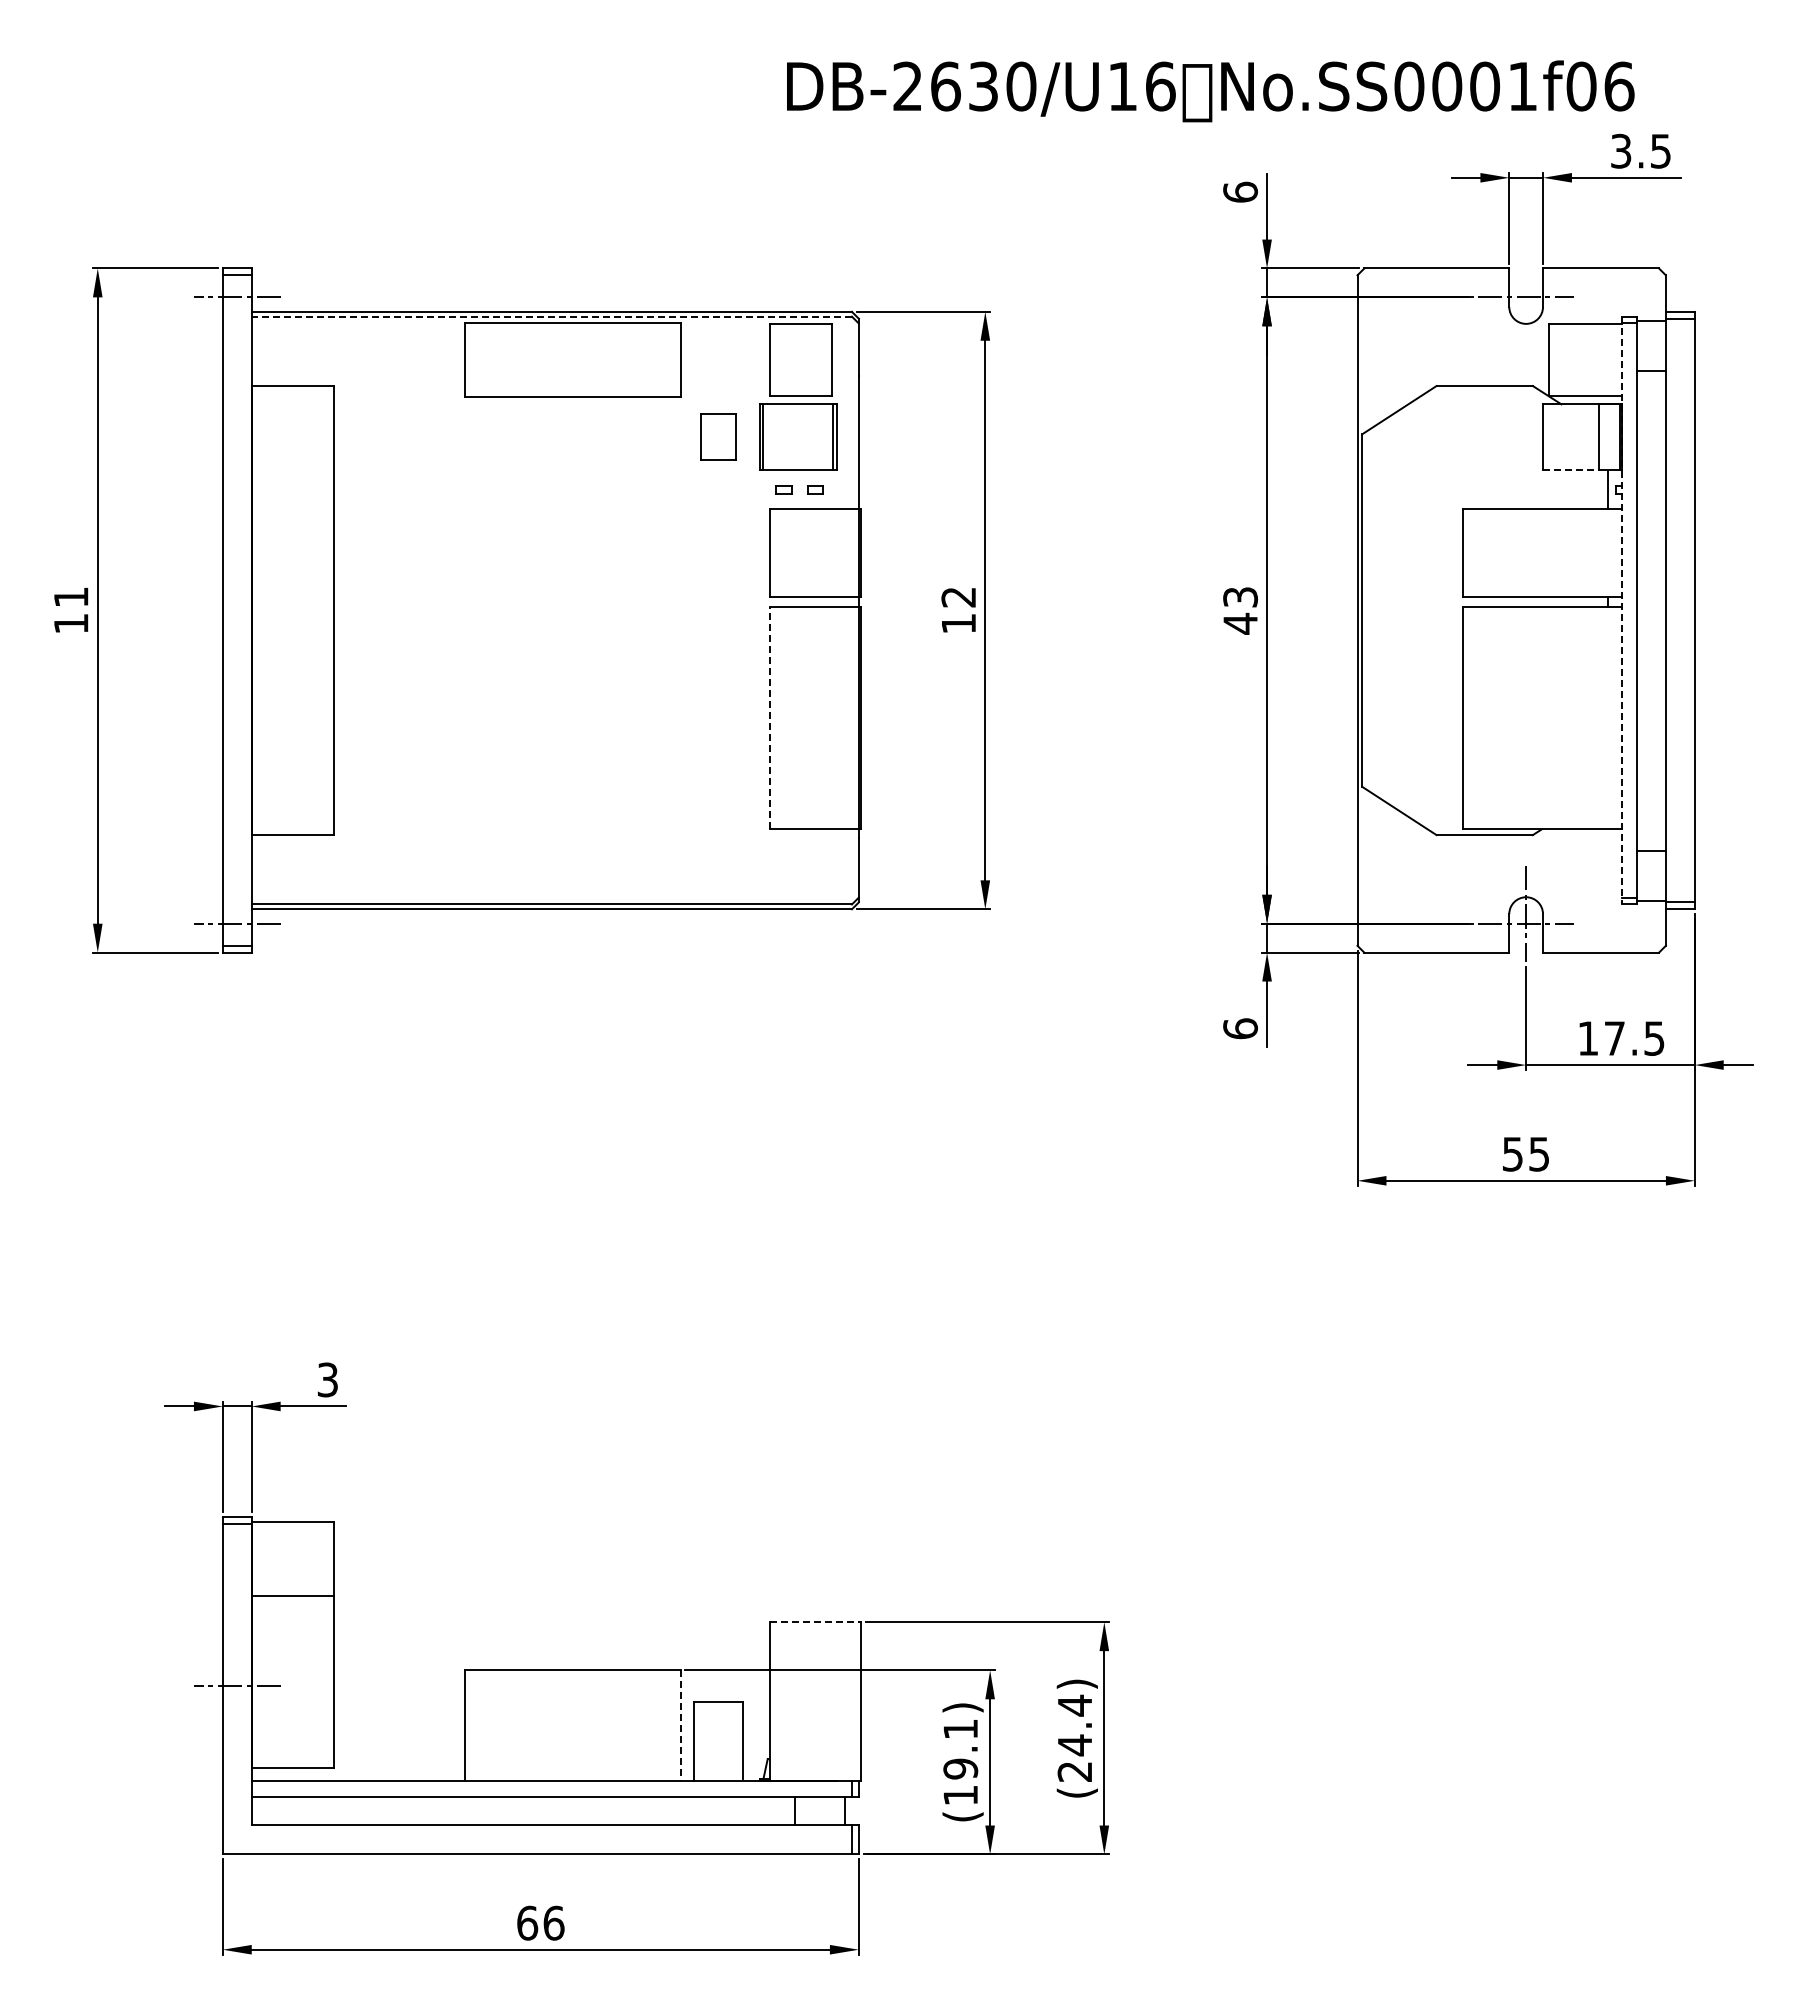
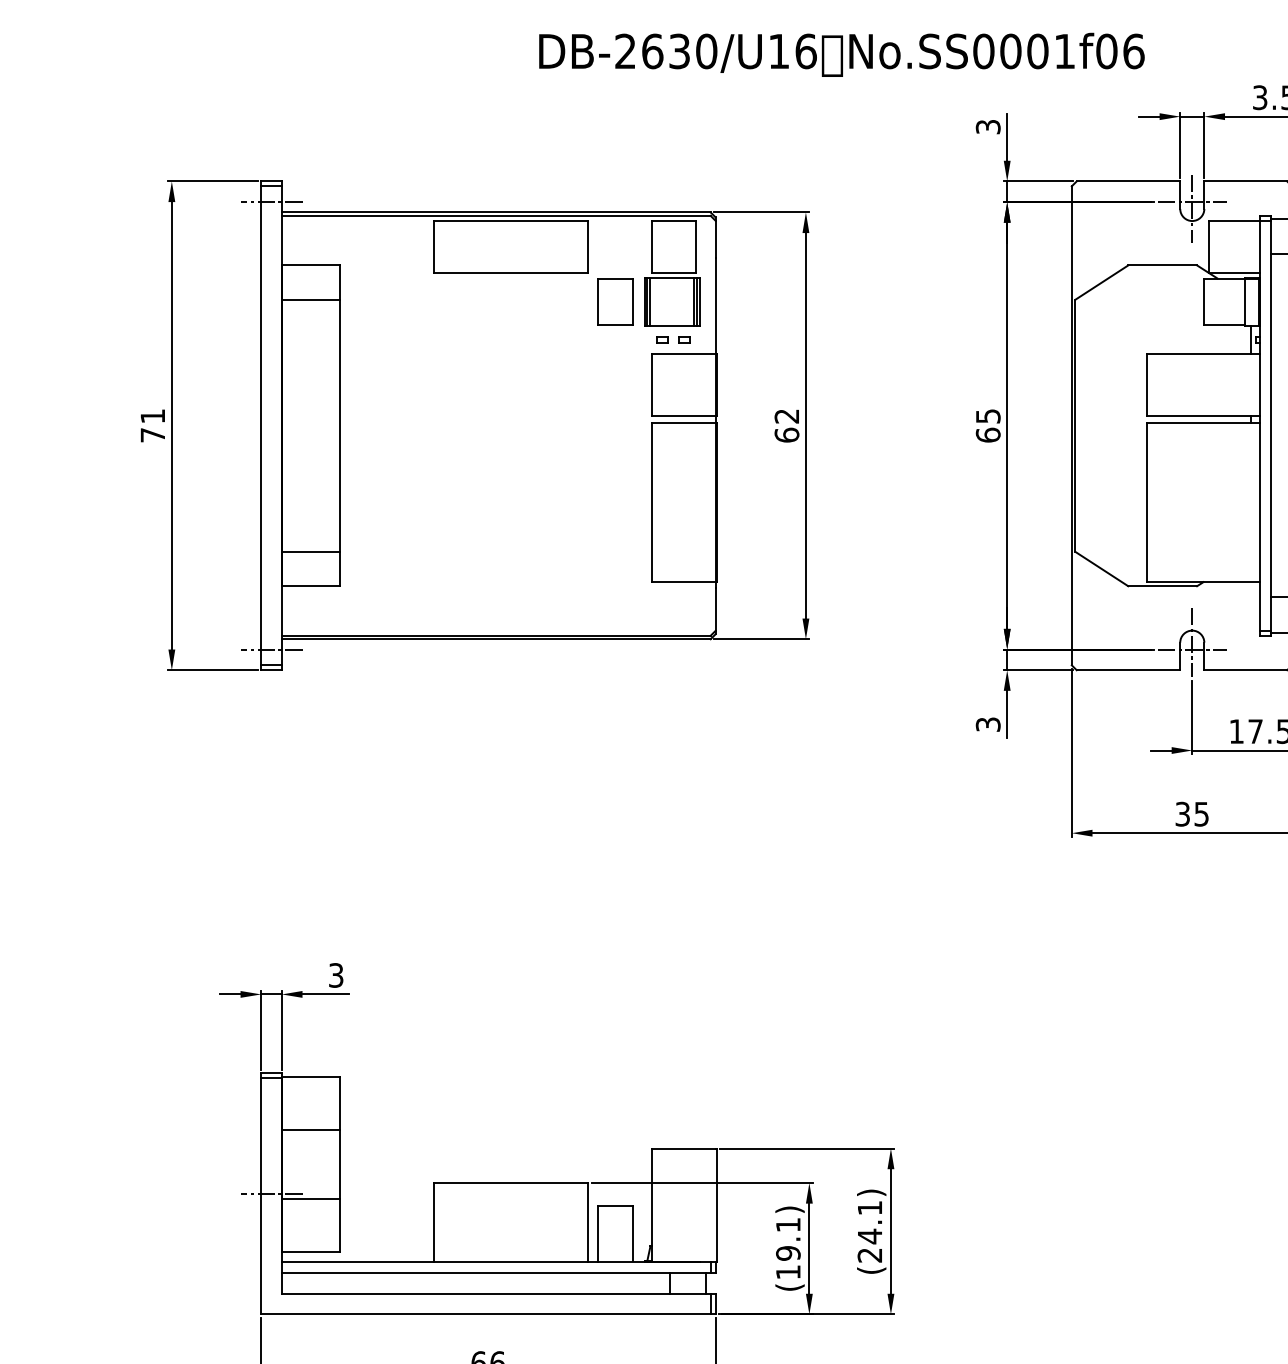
text: (1210, 91) -> (841, 55), moved
text: (1240, 191) -> (988, 126), 6 -> 3
line: (1526, 306) -> (1192, 208), added
line: (551, 316) -> (496, 215), dashed -> solid
line: (292, 434) -> (310, 300), added
part: (718, 436) -> (615, 301), size x1.43
line: (767, 436) -> (650, 301), added
line: (828, 436) -> (693, 301), added
line: (1571, 469) -> (1224, 325), dashed -> solid
text: (1240, 610) -> (988, 425), 43 -> 65
line: (1621, 610) -> (1260, 425), dashed -> solid
text: (71, 623) -> (153, 435), 11 -> 71
text: (958, 623) -> (786, 435), 12 -> 62
line: (770, 717) -> (652, 502), dashed -> solid
line: (292, 786) -> (310, 551), added
text: (1240, 1028) -> (988, 724), 6 -> 3
text: (1512, 1153) -> (1182, 813), 55 -> 35
line: (814, 1622) -> (683, 1148), dashed -> solid
line: (292, 1692) -> (310, 1198), added
text: (1074, 1705) -> (869, 1208), (24.4) -> (24.1)
line: (680, 1726) -> (588, 1223), dashed -> solid

